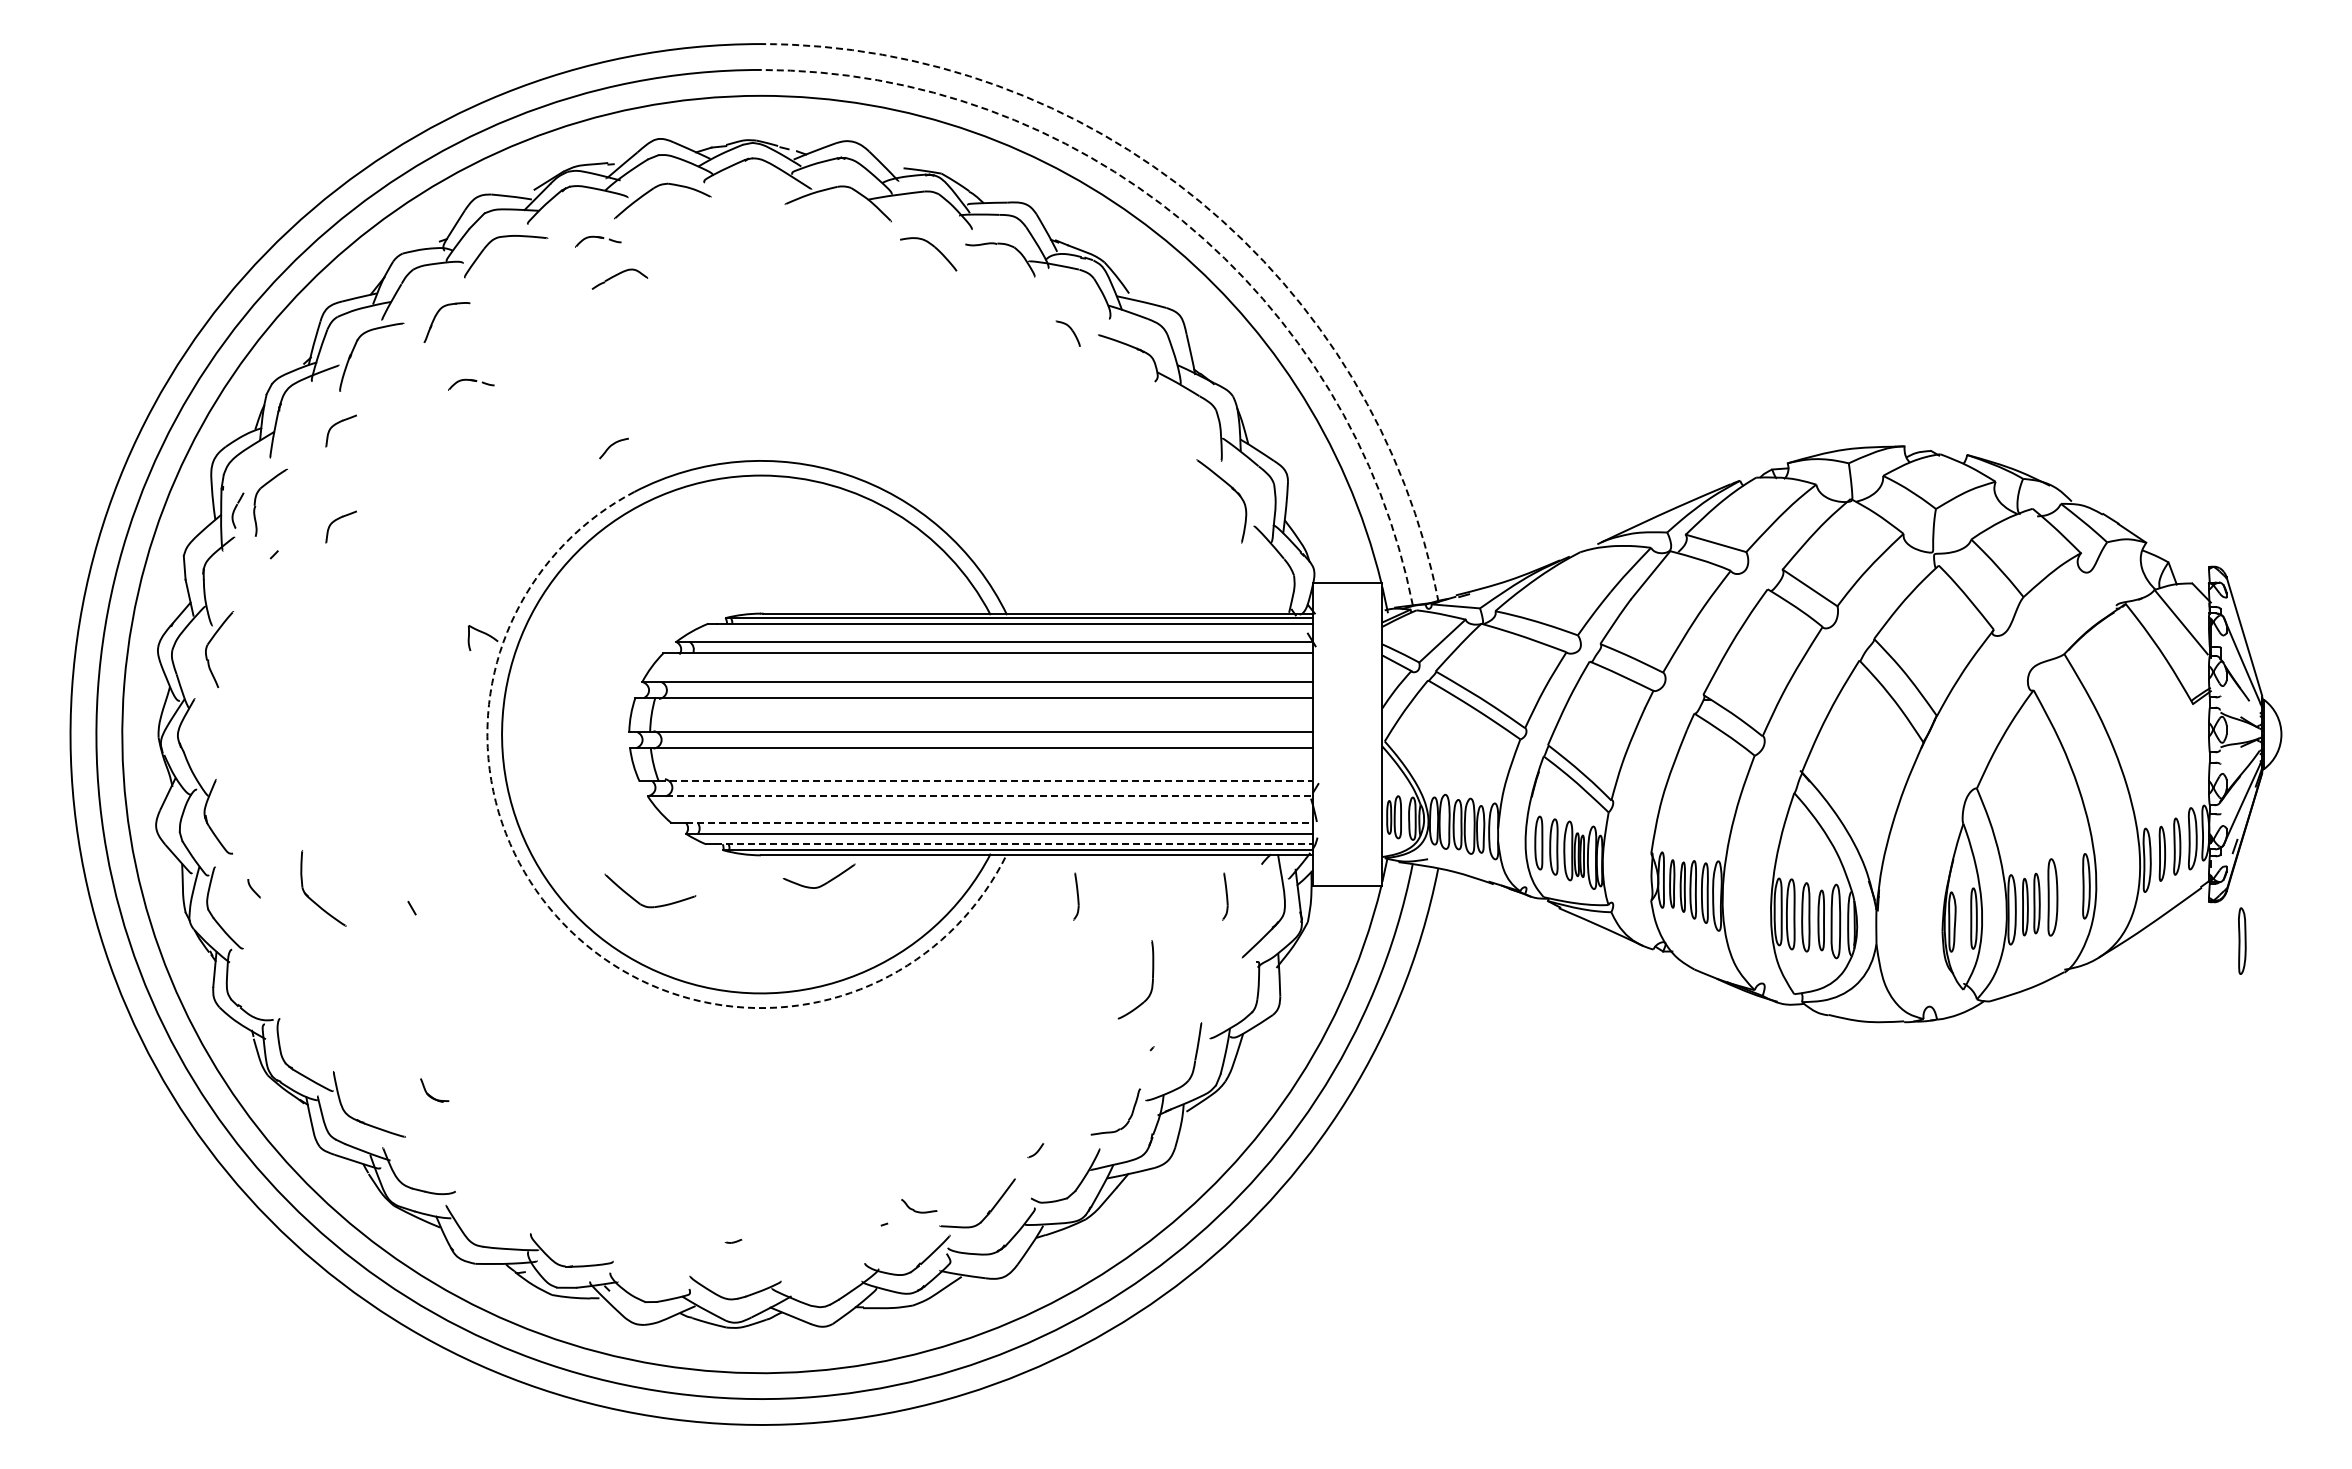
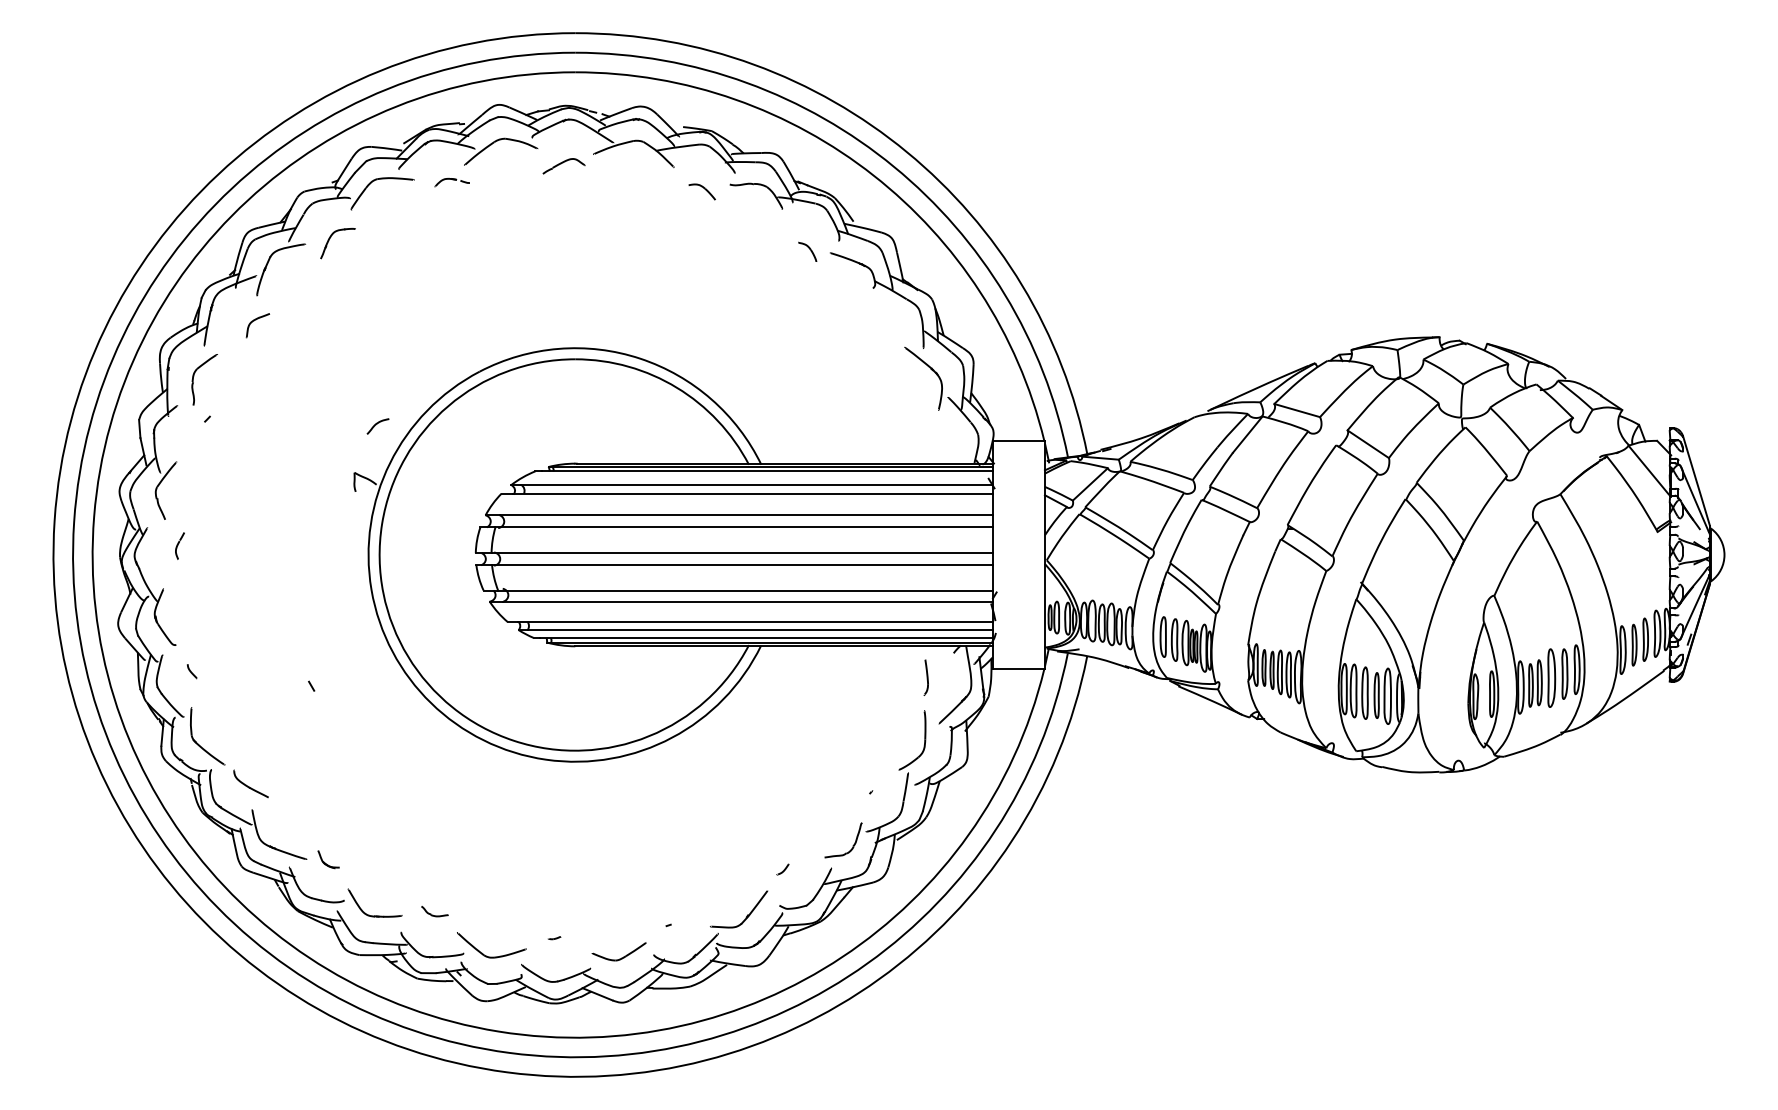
arc: (1199, 201) -> (906, 152), dashed -> solid
arc: (1182, 220) -> (893, 166), dashed -> solid
part: (928, 254) -> (701, 192), size x0.62
part: (619, 278) -> (563, 165), moved
part: (471, 384) -> (356, 290), removed
curve: (611, 446) -> (376, 425), moved
part: (237, 510) -> (179, 545), moved
part: (337, 520) -> (255, 393), removed
line: (986, 781) -> (745, 590), dashed -> solid
line: (989, 796) -> (748, 601), dashed -> solid
line: (999, 823) -> (755, 622), dashed -> solid
line: (1014, 844) -> (766, 638), dashed -> solid
part: (822, 884) -> (621, 957), moved
part: (1076, 896) -> (813, 677), removed
part: (312, 899) -> (199, 744), moved
part: (646, 905) -> (488, 956), moved
arc: (570, 930) -> (431, 703), dashed -> solid
part: (2242, 940) -> (1565, 673), moved
part: (1151, 982) -> (924, 742), moved
part: (331, 1037) -> (250, 784), added
part: (434, 1090) -> (328, 859), moved
part: (919, 1206) -> (435, 911), moved
part: (495, 1211) -> (374, 915), added

